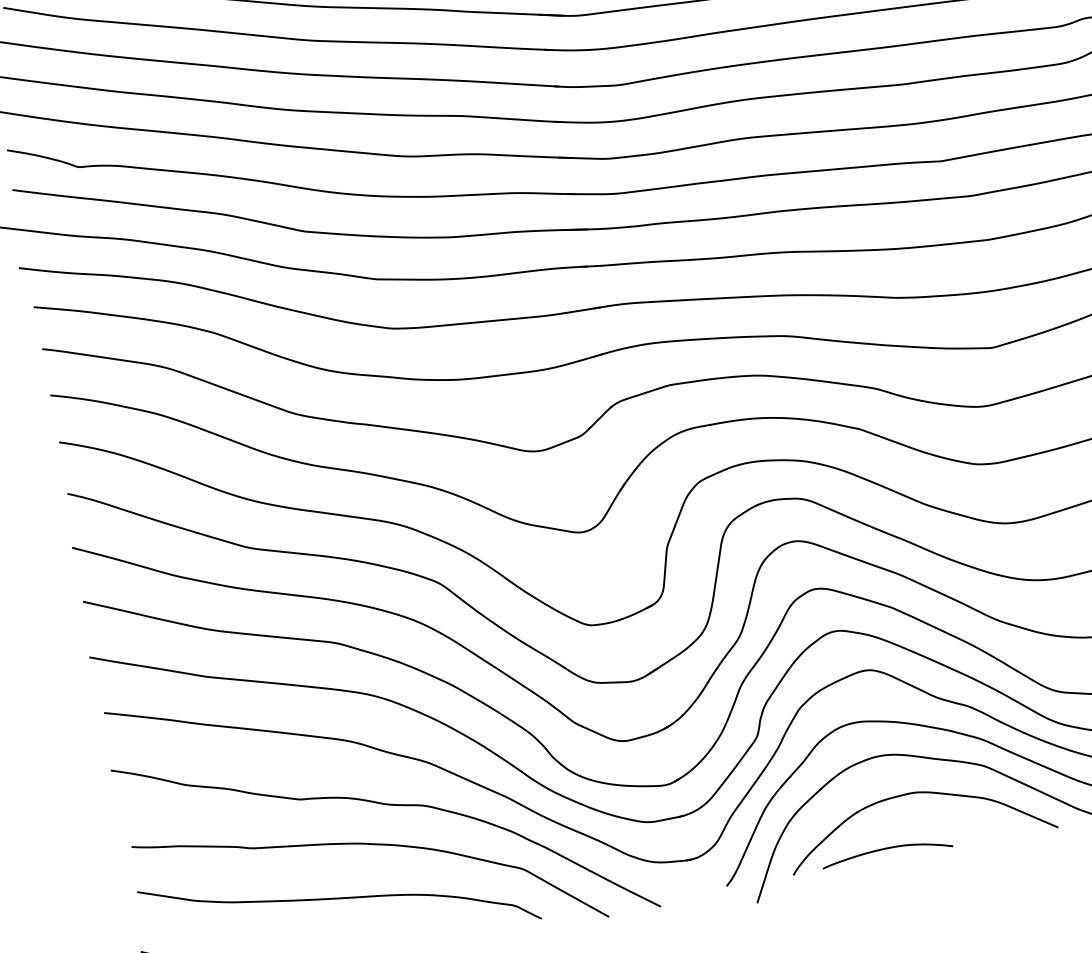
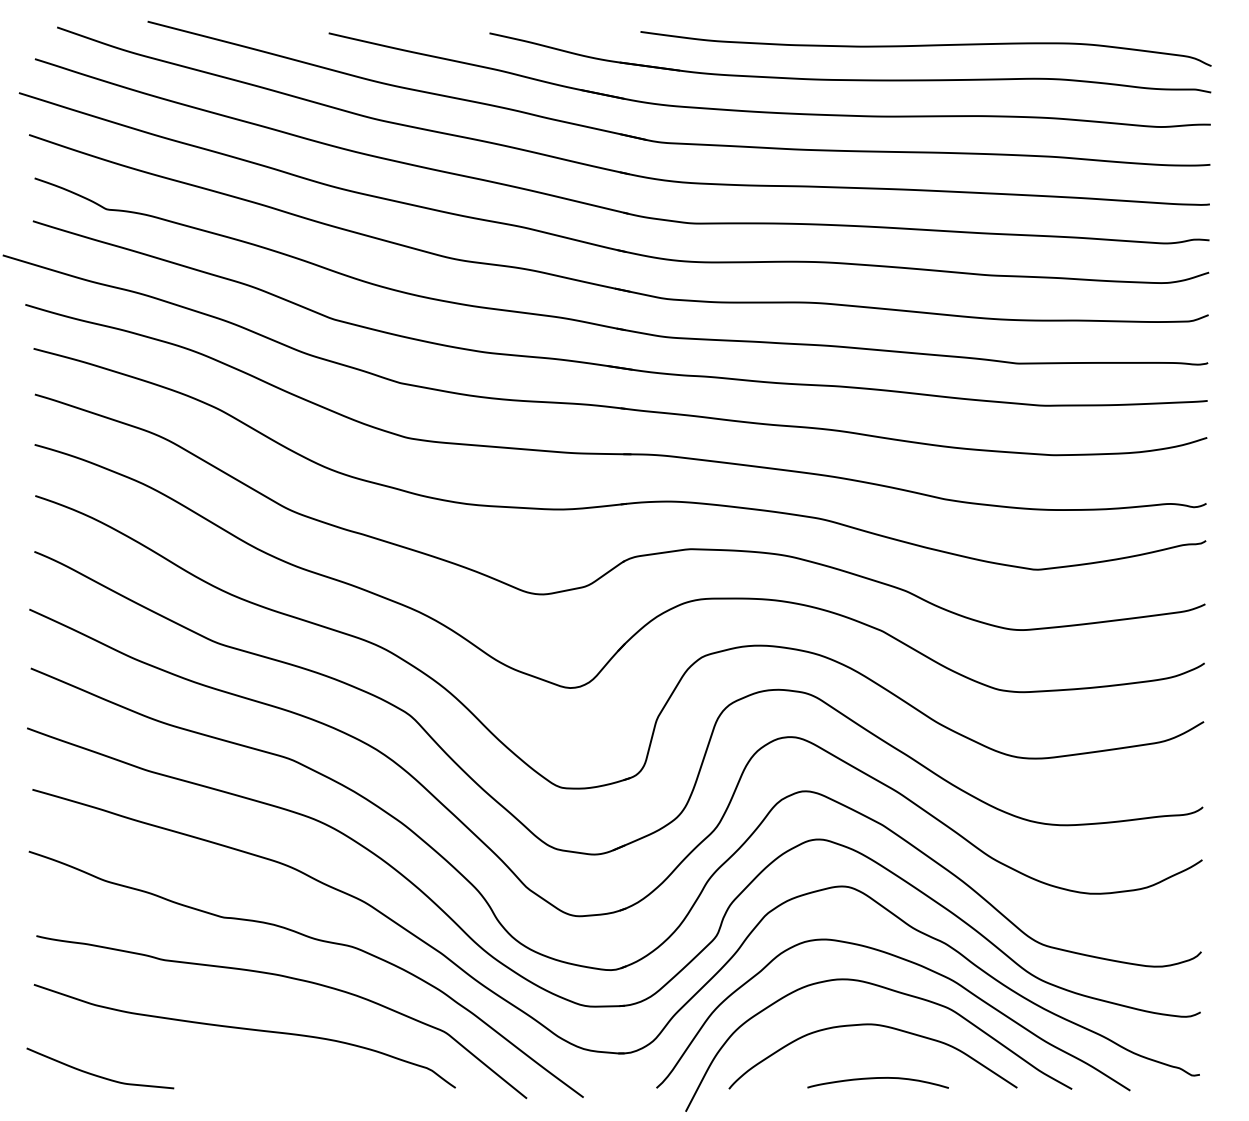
curve: (885, 849) -> (877, 1078), moved

